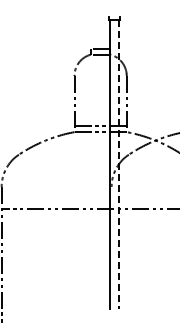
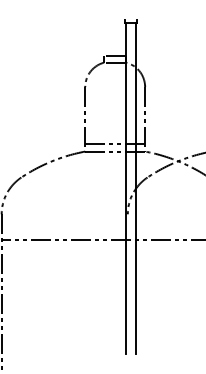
line: (118, 164) -> (135, 188), dashed -> solid

